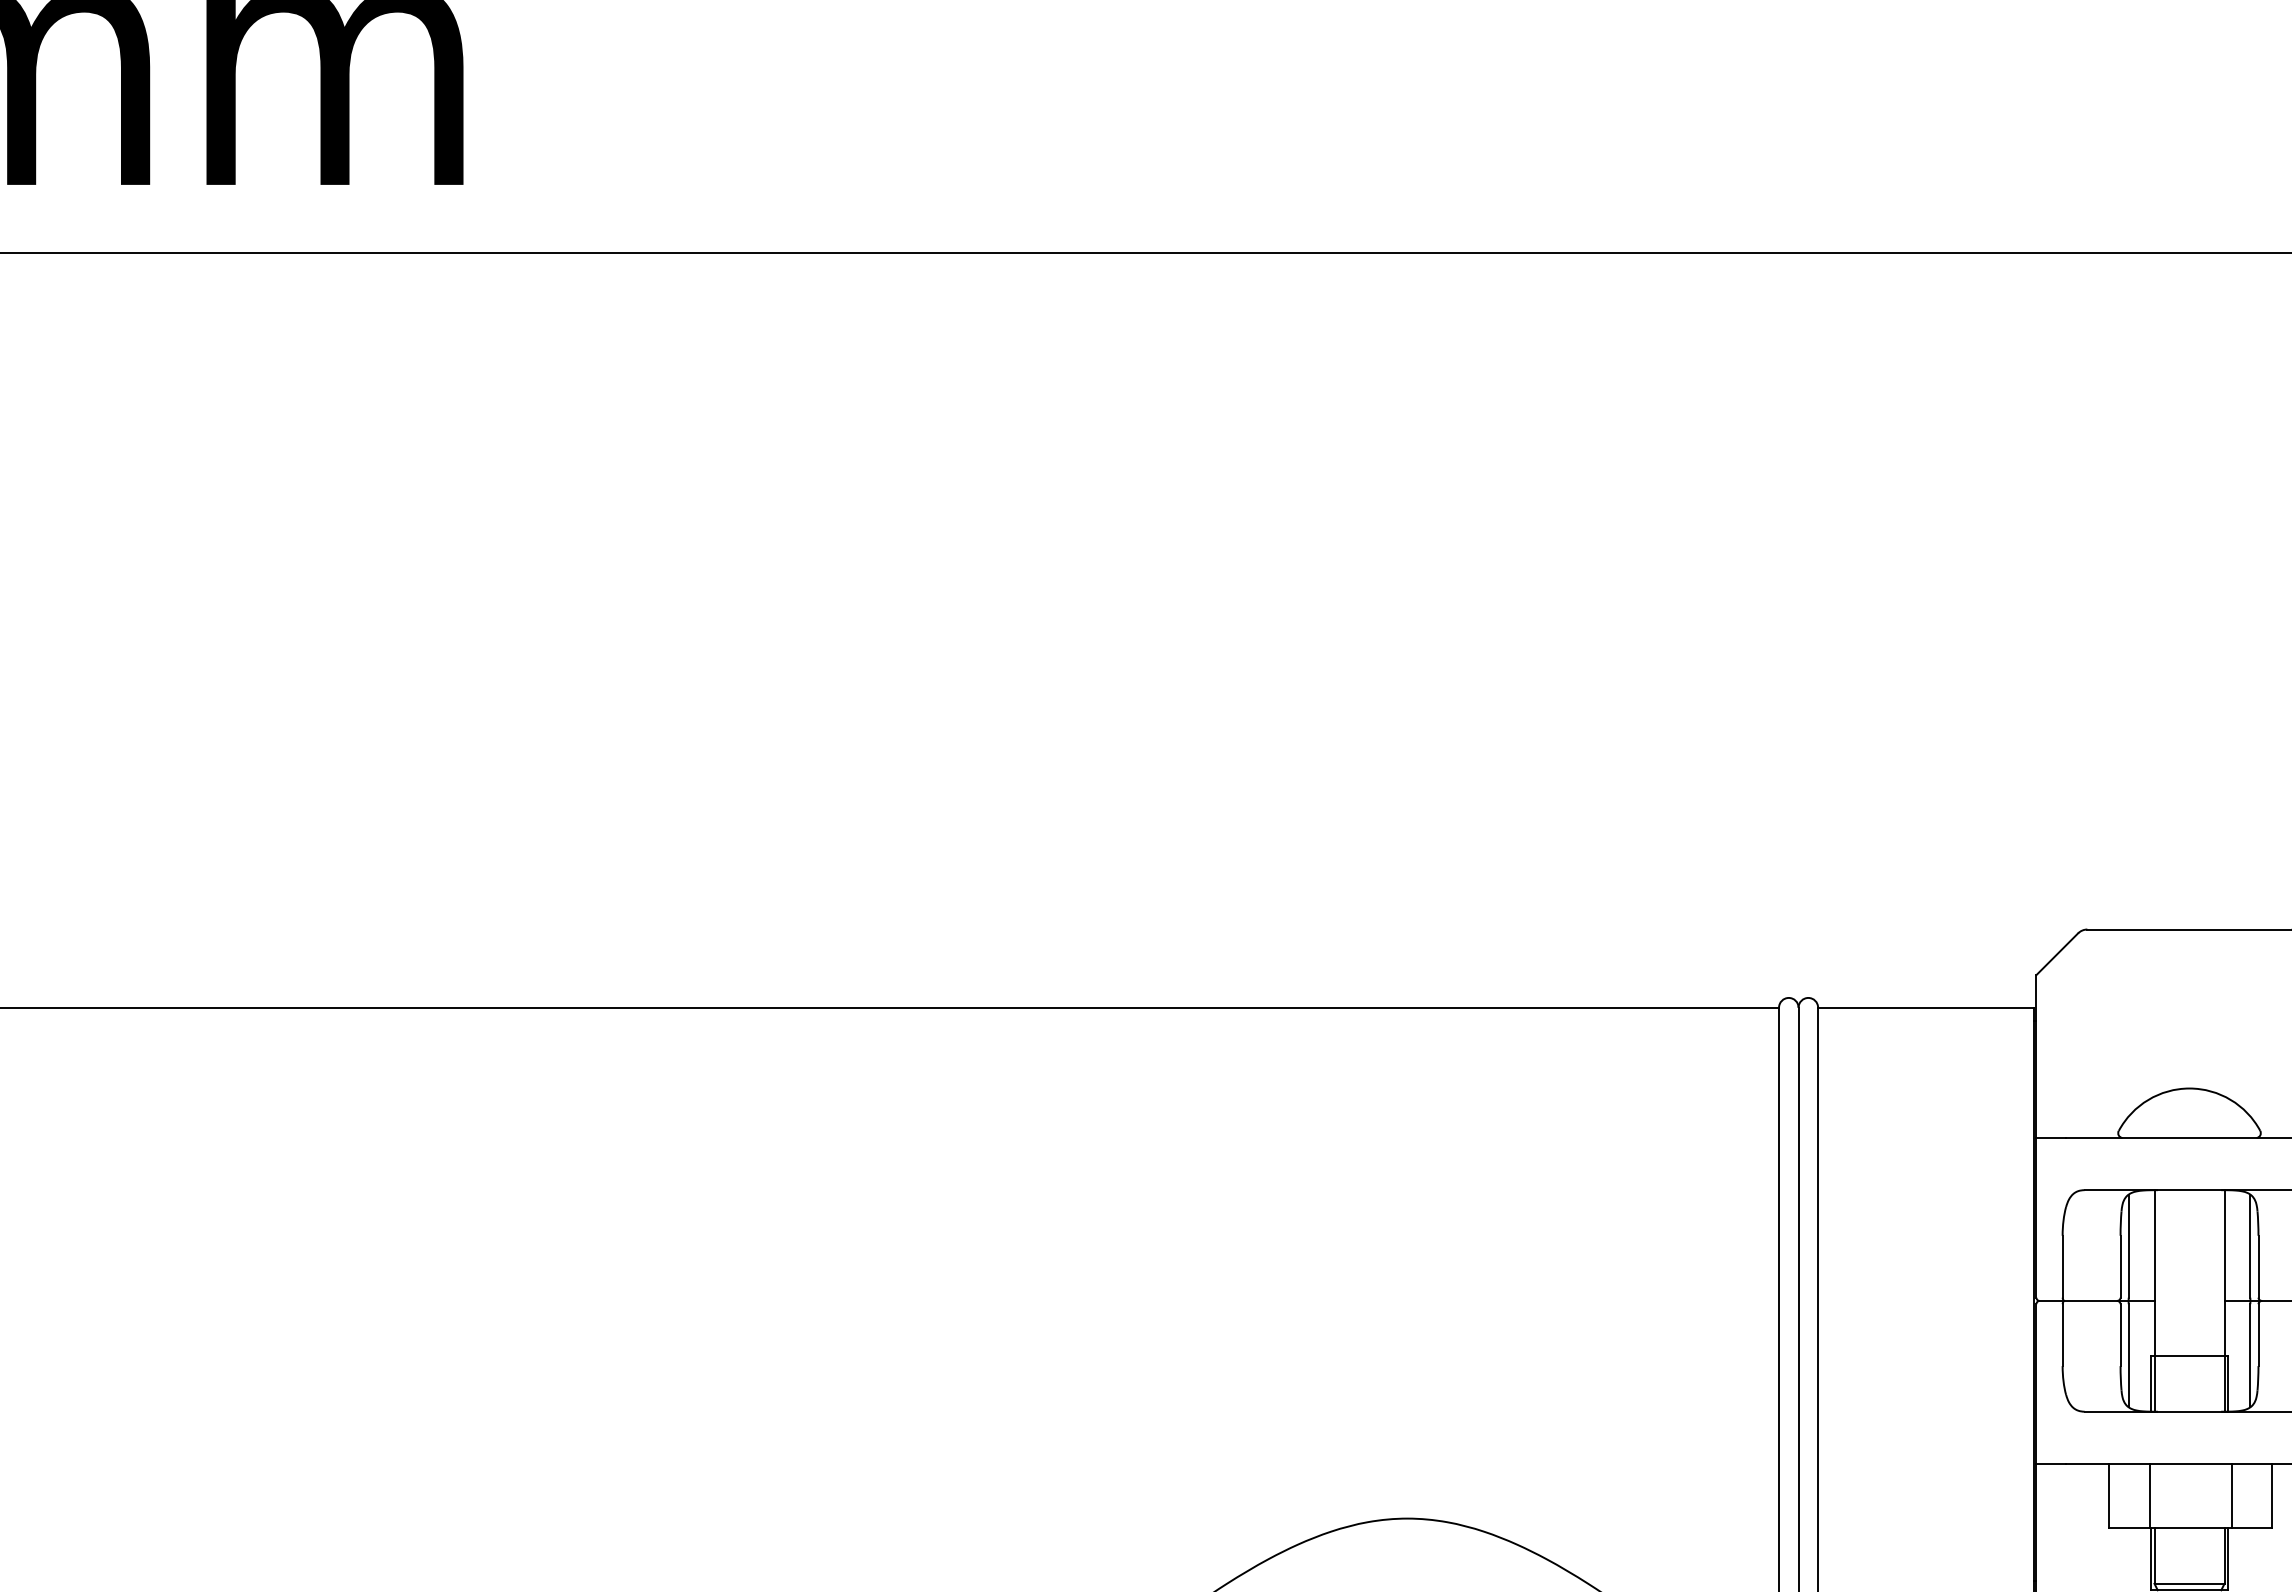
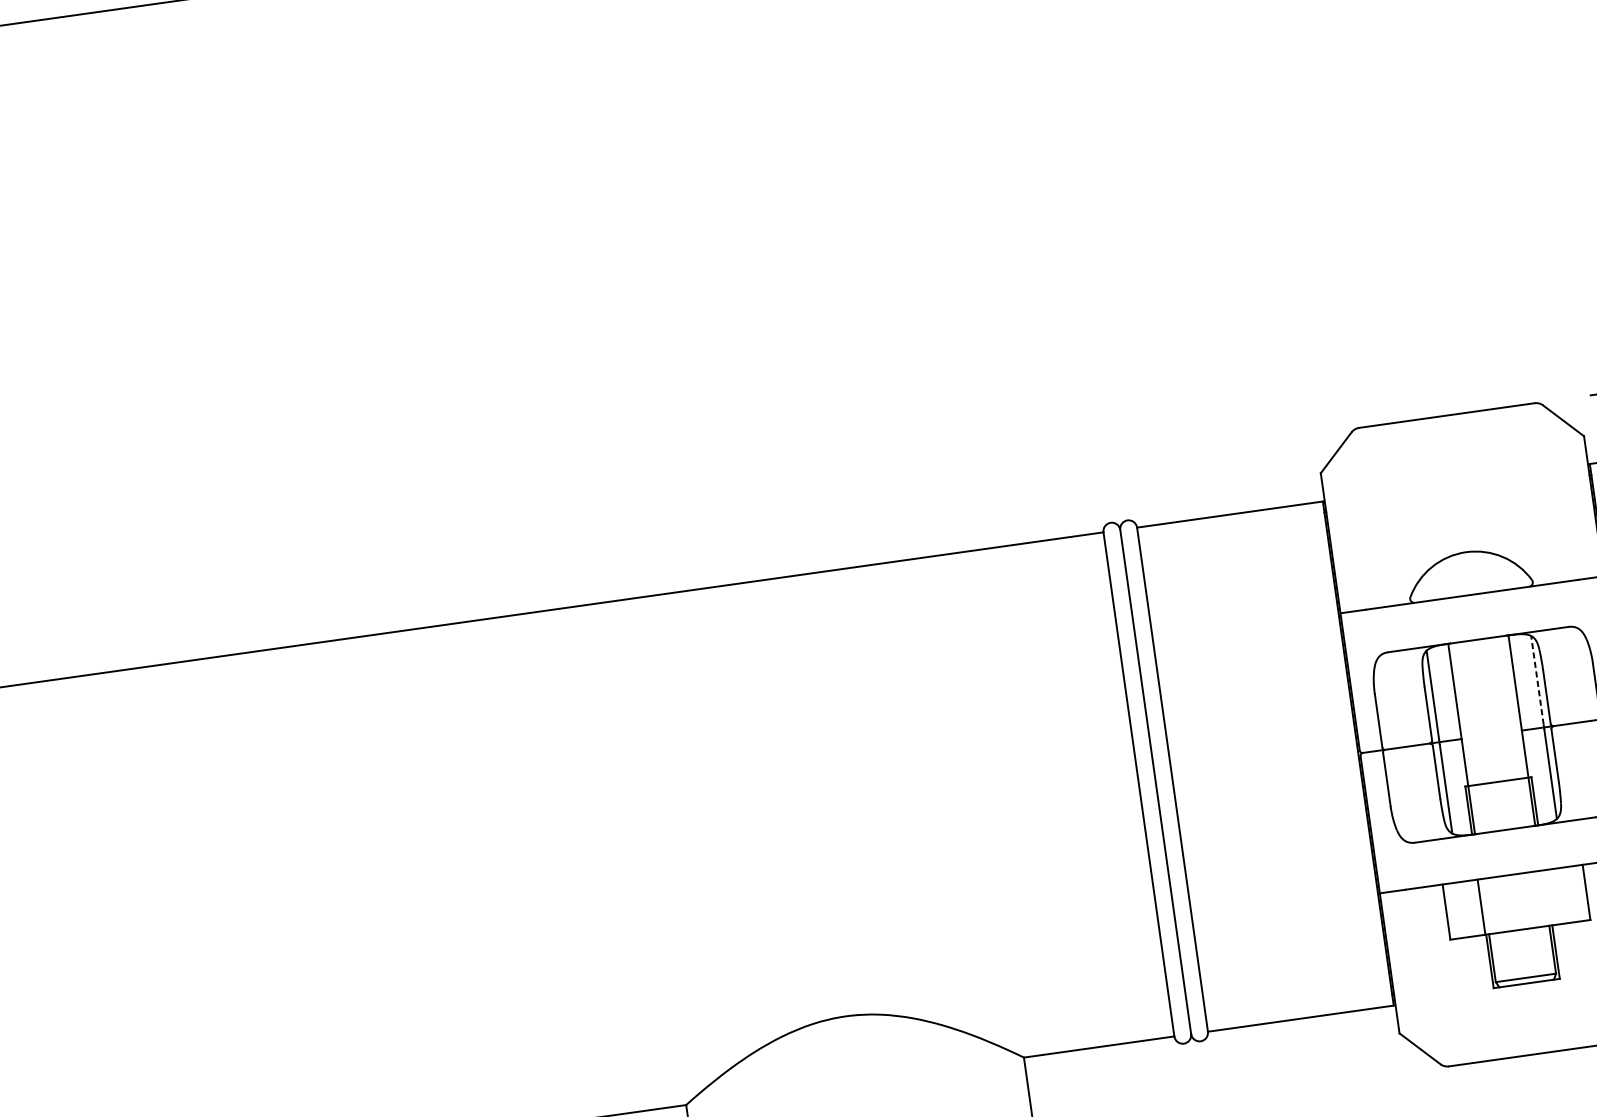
line: (2250, 1246) -> (1537, 680), solid -> dashed
line: (2231, 1495) -> (1551, 896), removed

